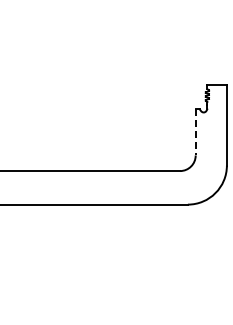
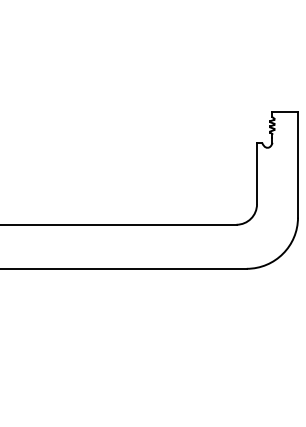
line: (195, 132) -> (256, 174), dashed -> solid

